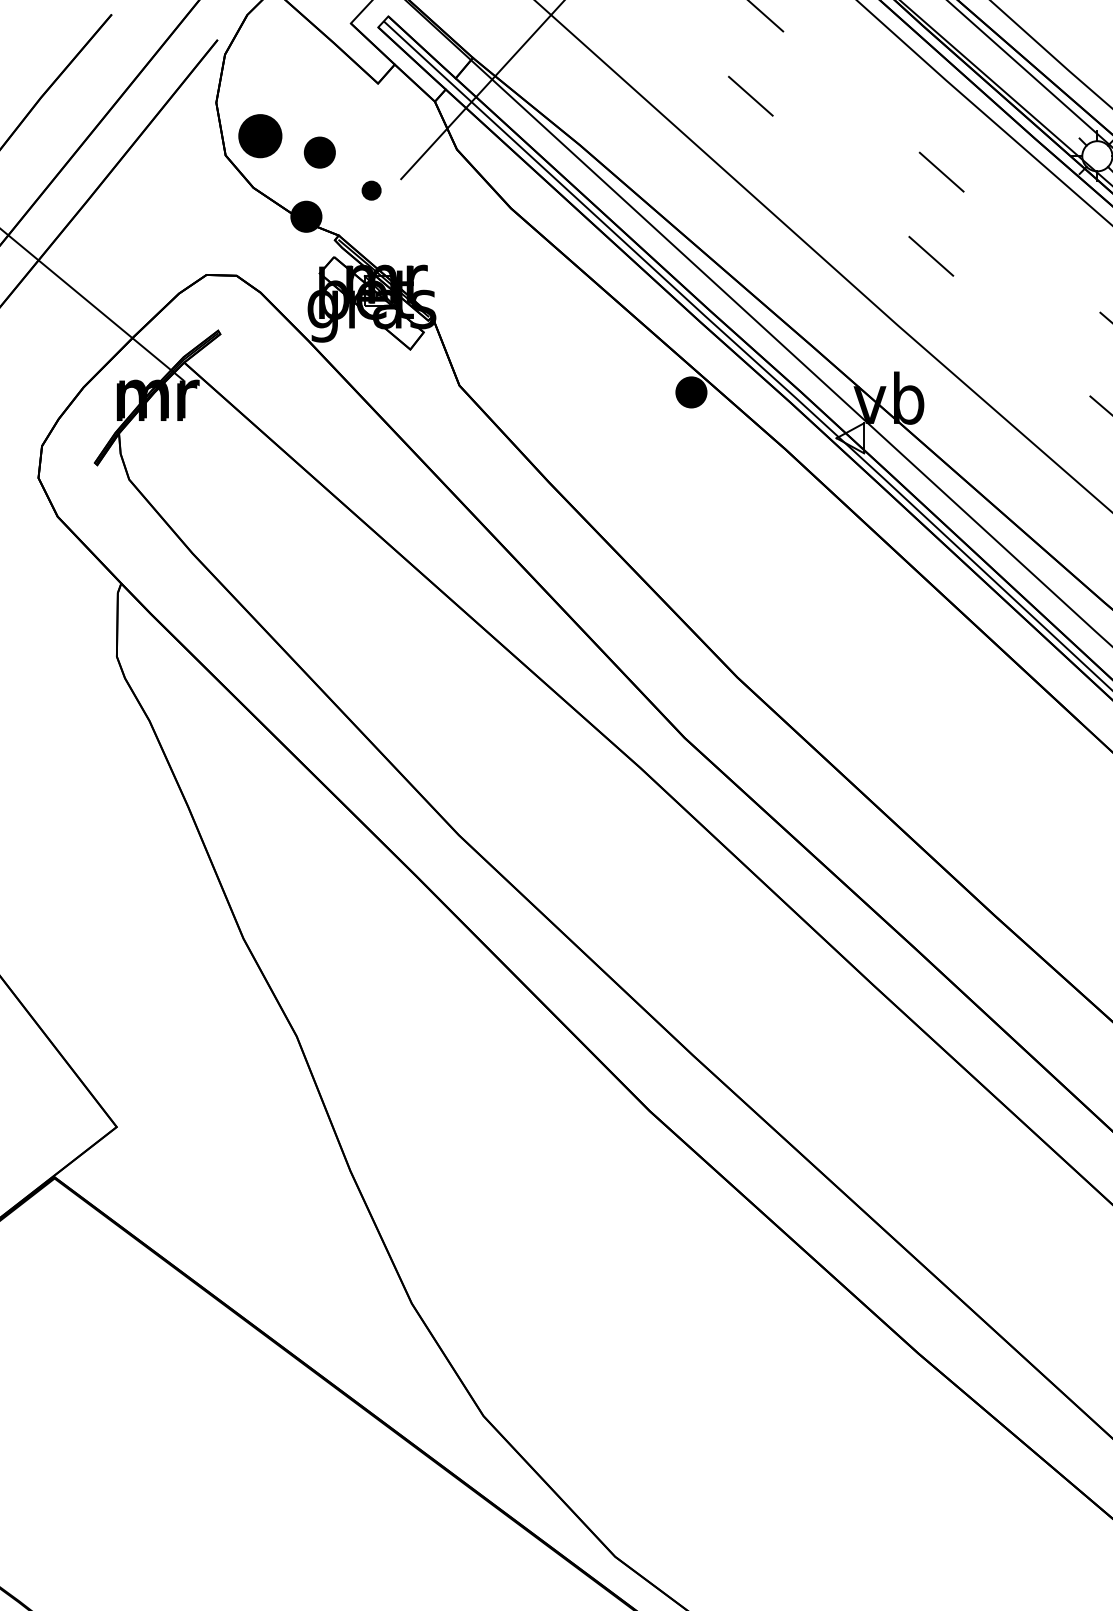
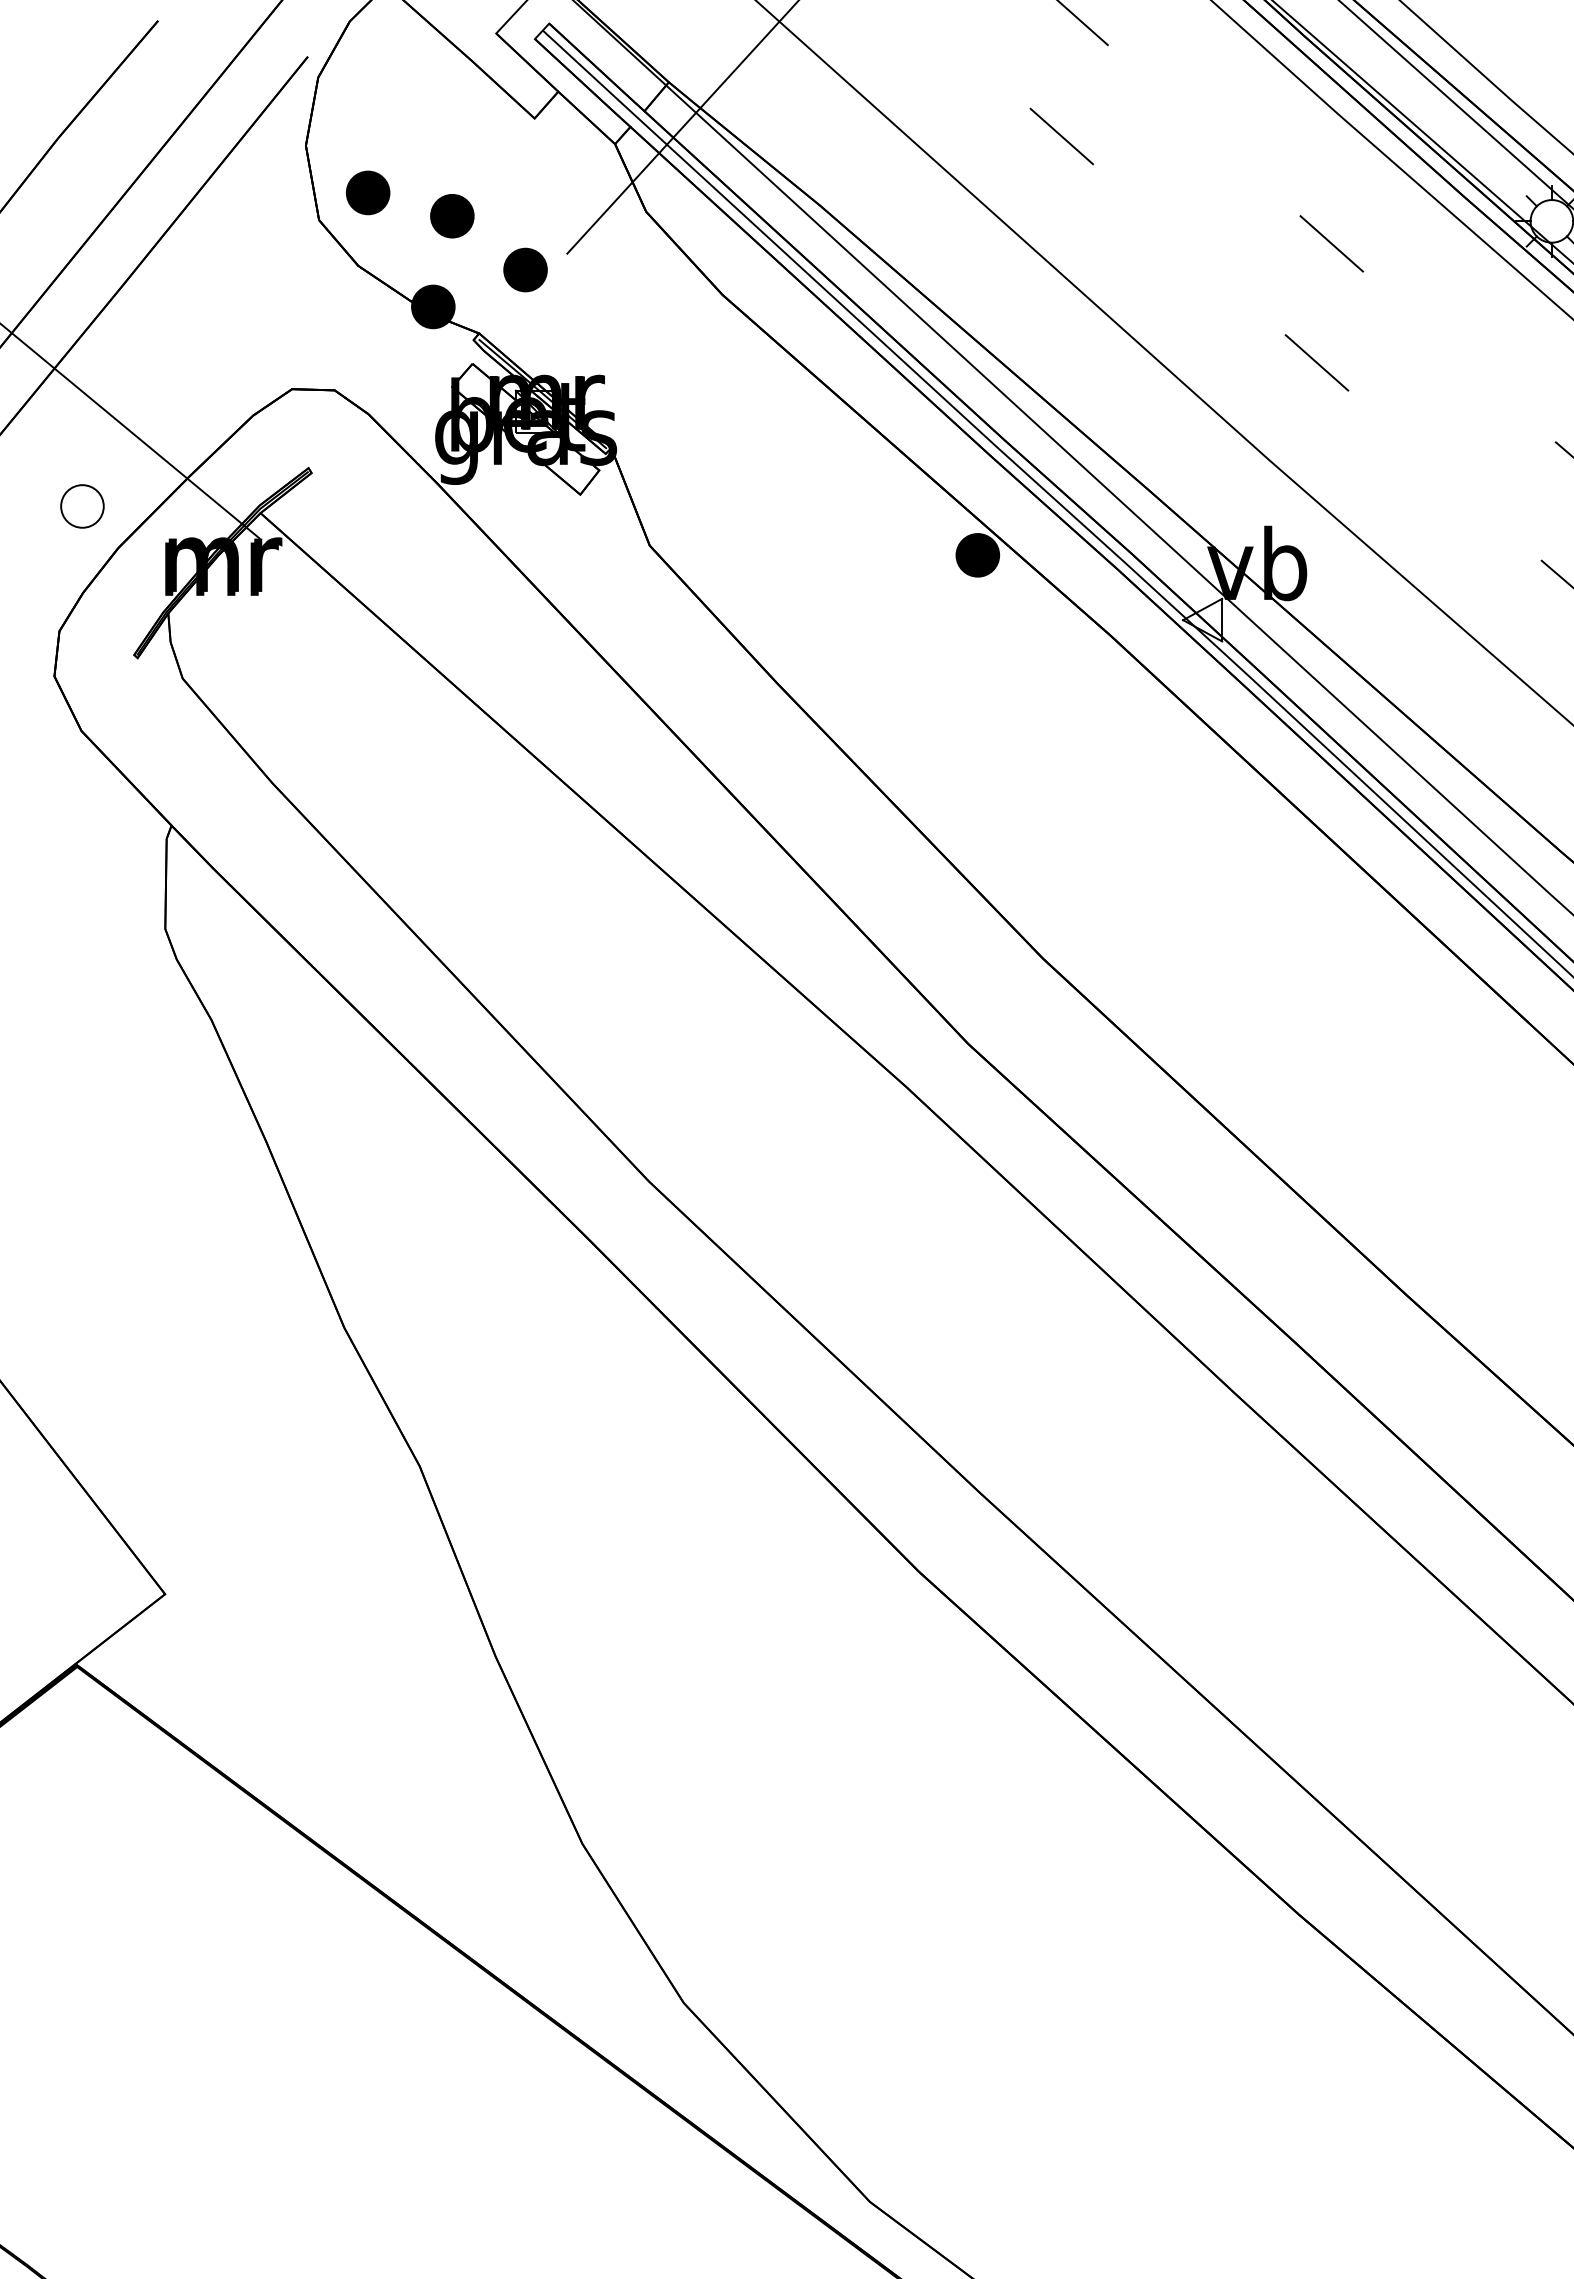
part: (259, 135) -> (367, 192), size x0.71
part: (371, 190) -> (525, 269), size x1.67
part: (58, 357) -> (82, 506), added

